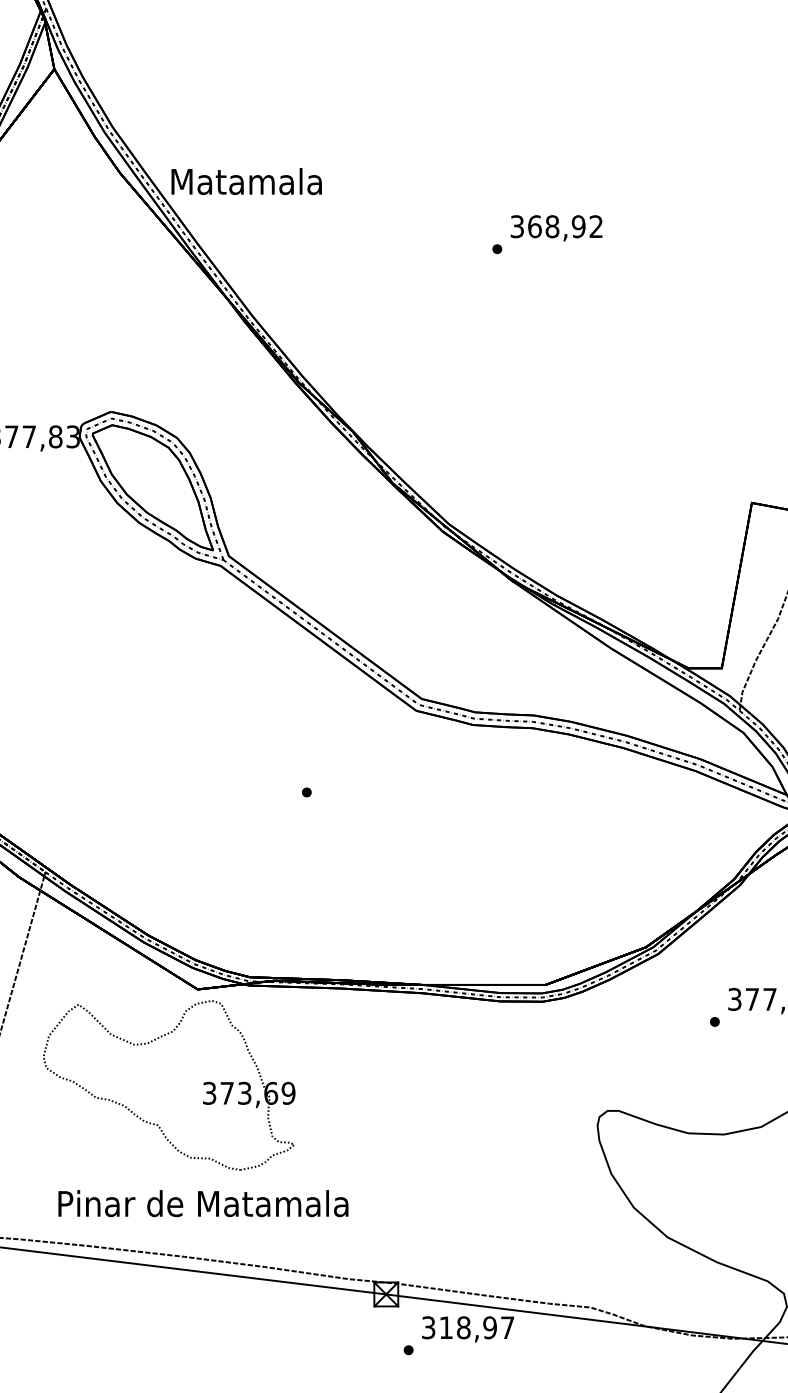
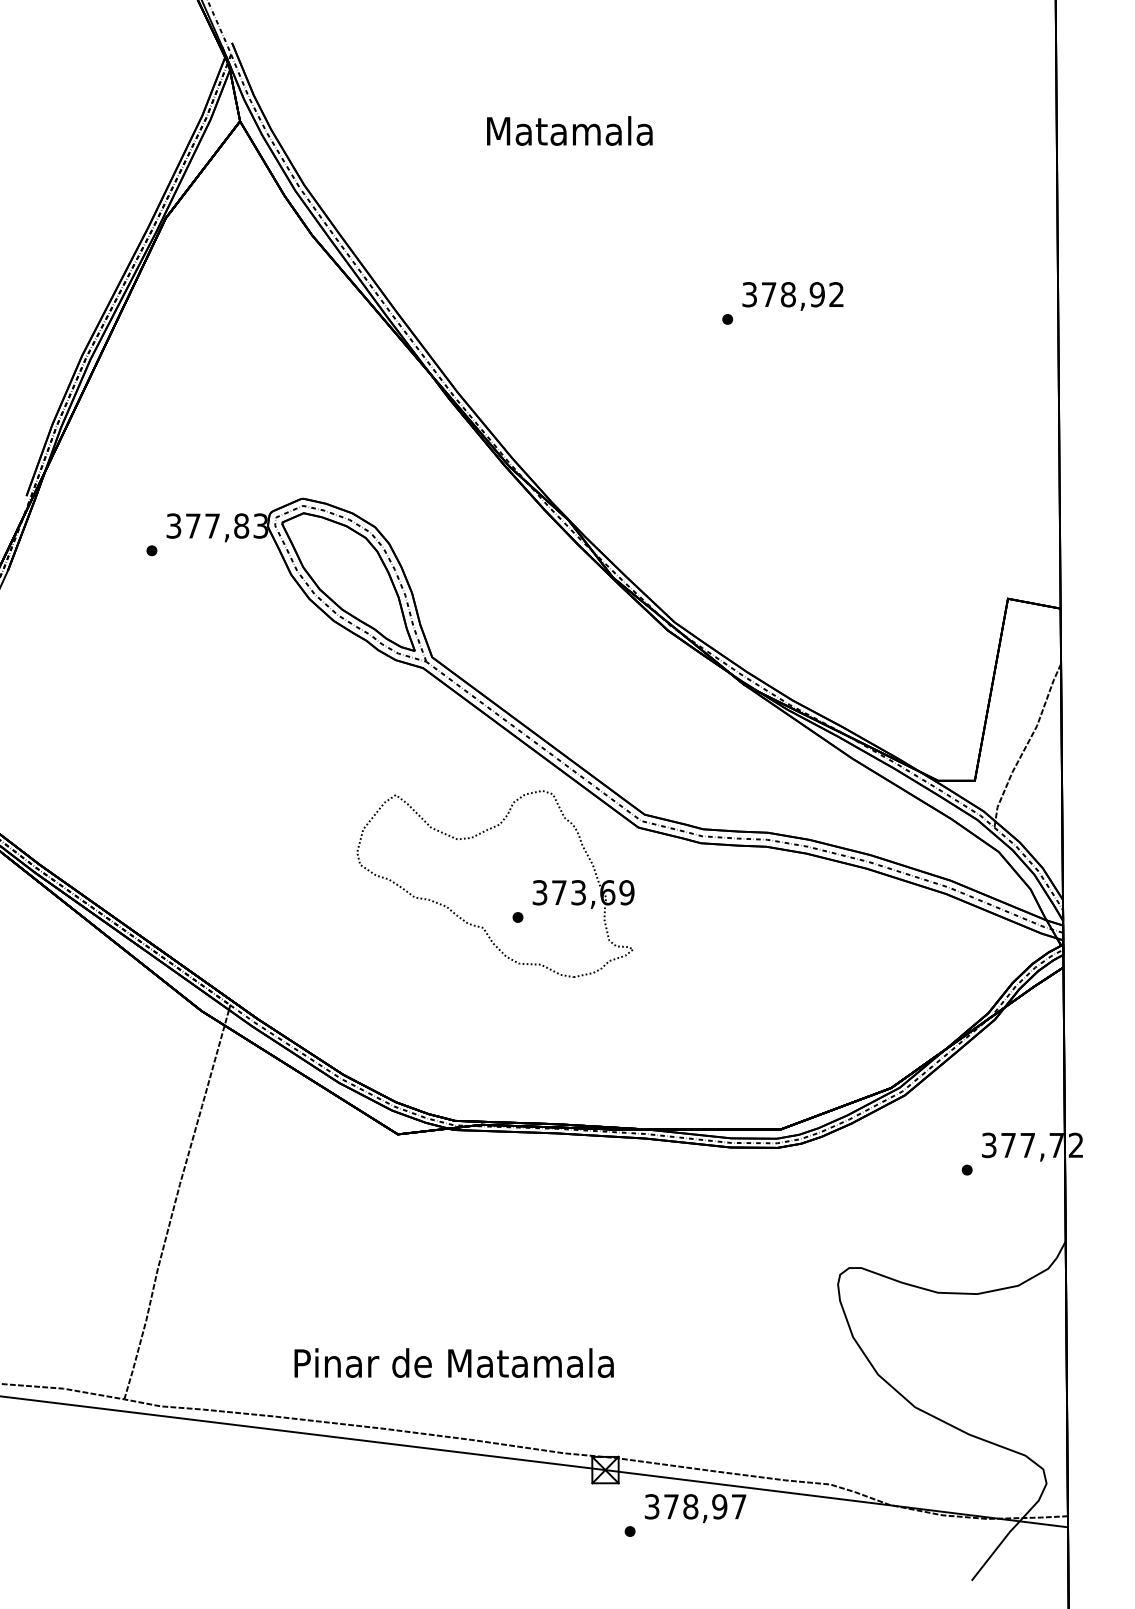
text: (246, 181) -> (569, 130), moved
text: (534, 226) -> (768, 294), 368,92 -> 378,92
part: (203, 1084) -> (533, 883), moved
text: (202, 1203) -> (453, 1362), moved
text: (446, 1327) -> (671, 1506), 318,97 -> 378,97

